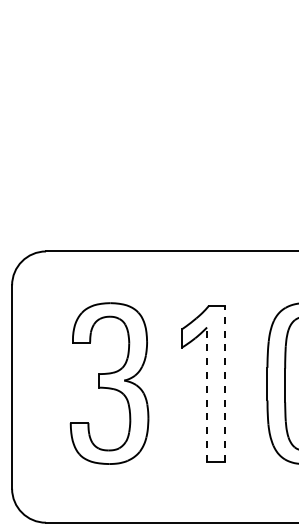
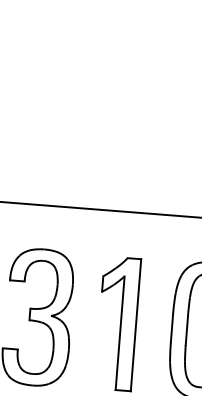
line: (224, 383) -> (135, 325), dashed -> solid
line: (207, 394) -> (120, 333), dashed -> solid

